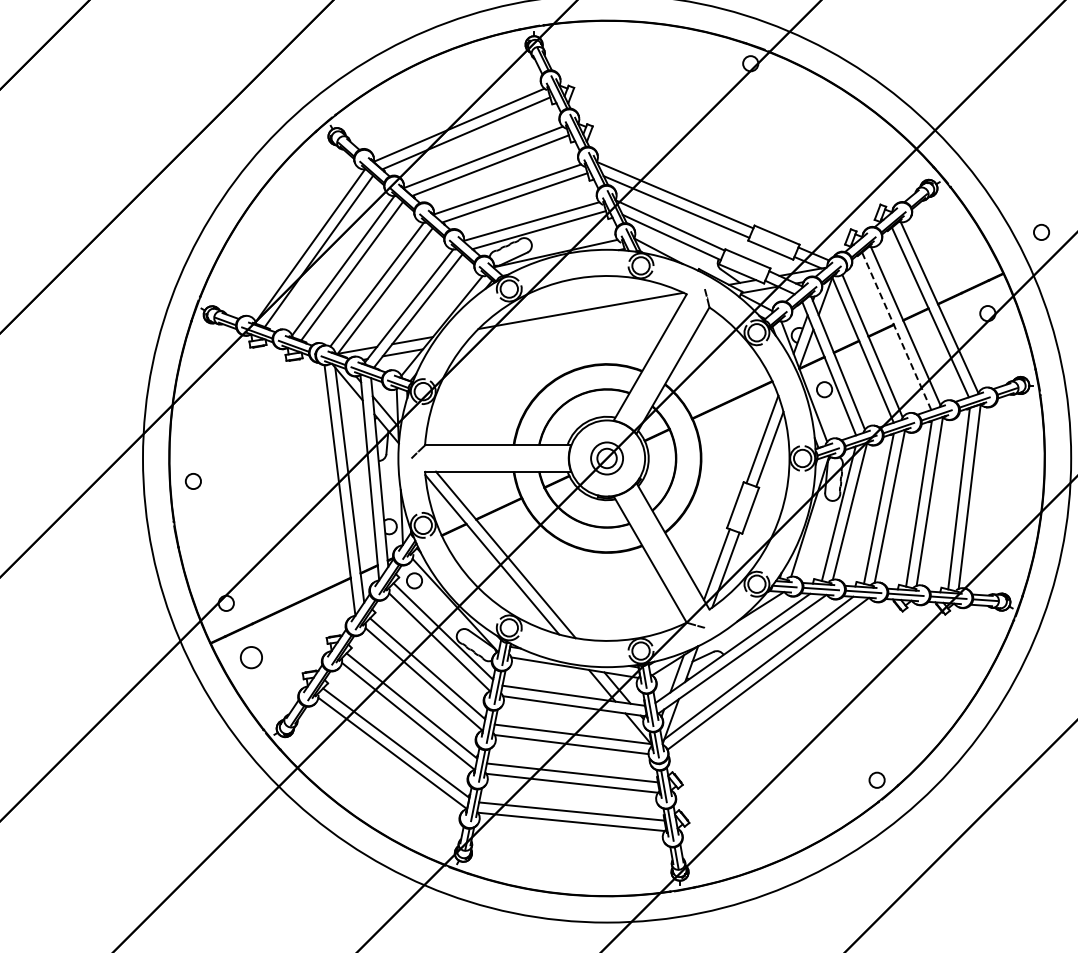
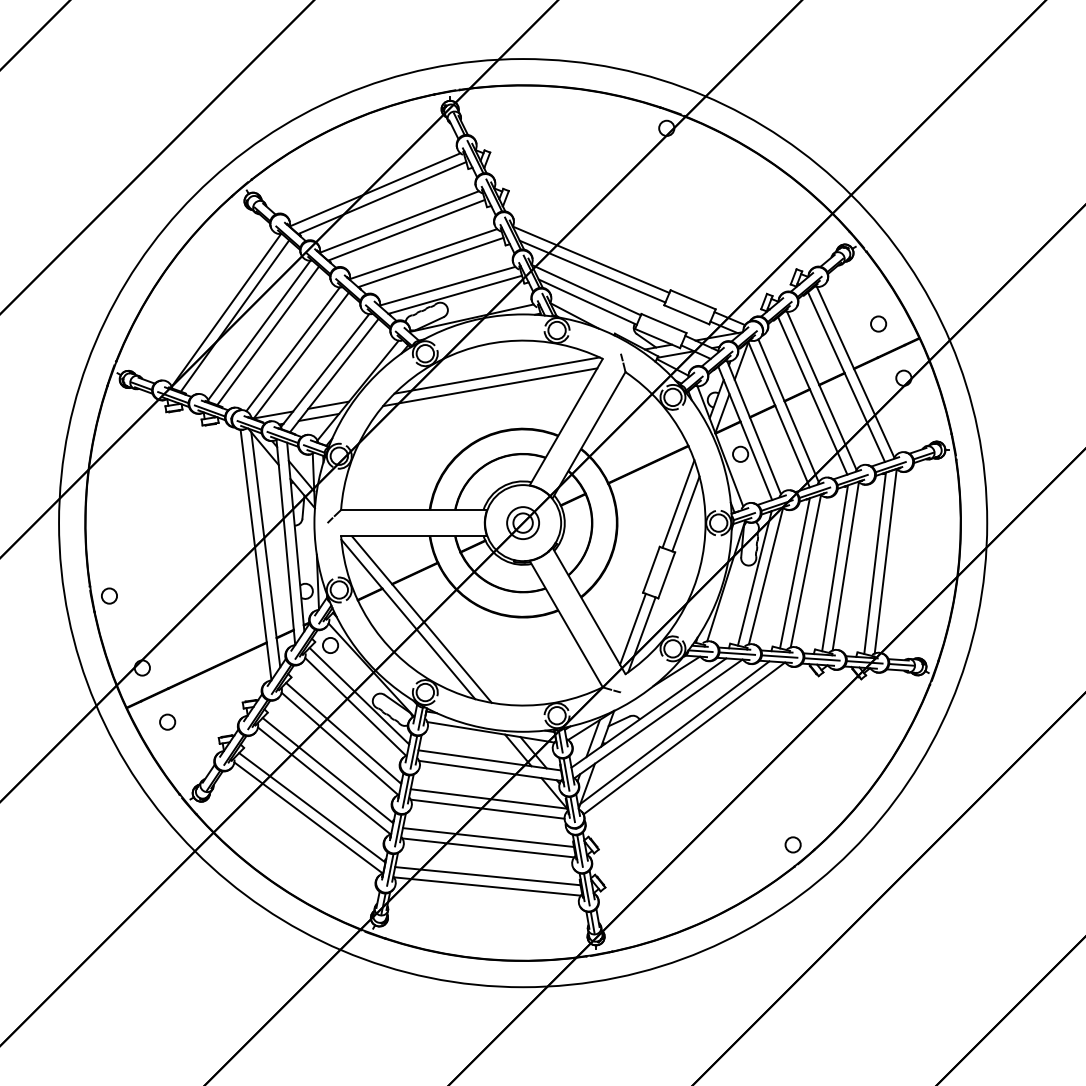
circle: (1041, 231) -> (878, 323), moved
line: (574, 322) -> (490, 387), added
line: (896, 330) -> (812, 395), dashed -> solid
circle: (193, 480) -> (109, 595), moved
circle: (251, 656) -> (167, 721), size x0.71

